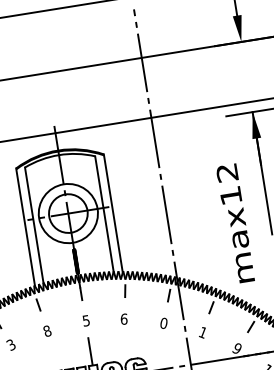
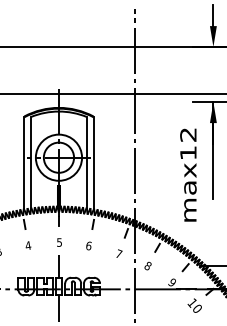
text: (235, 222) -> (188, 174), moved
text: (164, 322) -> (119, 253), 0 -> 7
text: (47, 330) -> (28, 245), 8 -> 4
text: (202, 332) -> (147, 265), 1 -> 8

